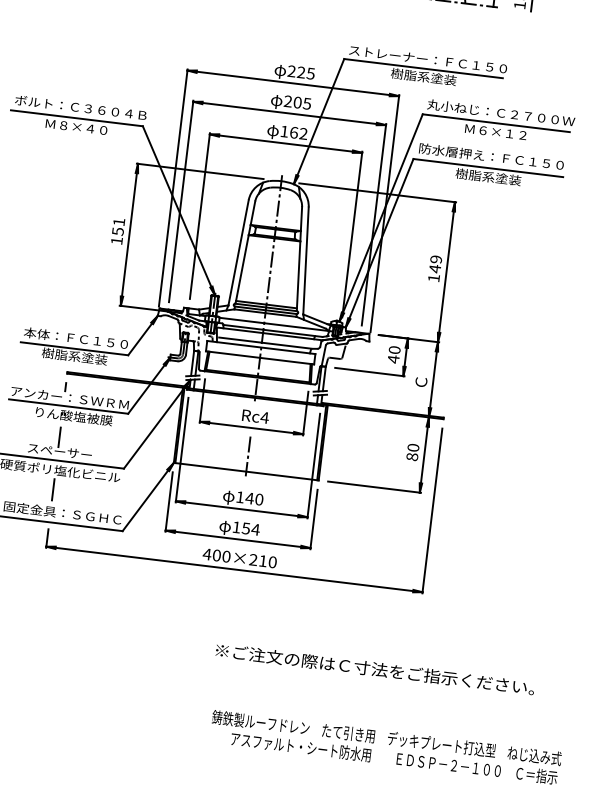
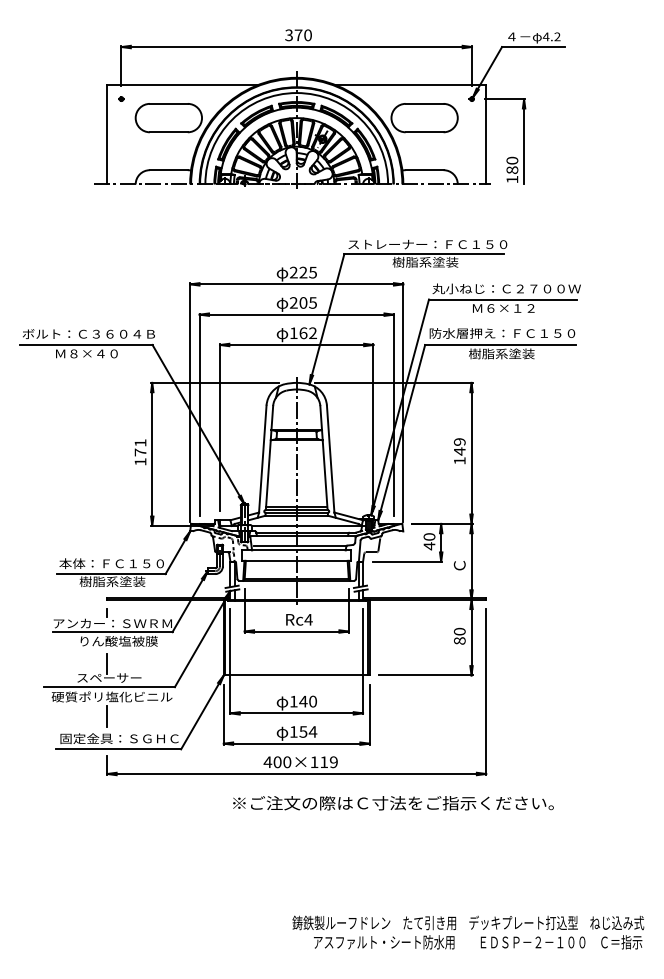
text: (117, 231) -> (140, 452), 151 -> 171
line: (247, 456) -> (296, 660), removed
text: (262, 561) -> (323, 762), 400×210 -> 400×119
text: (375, 669) -> (393, 803), moved

